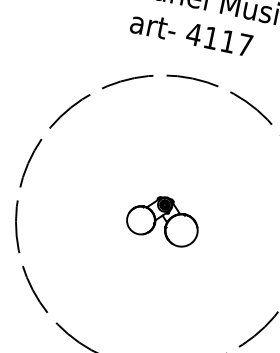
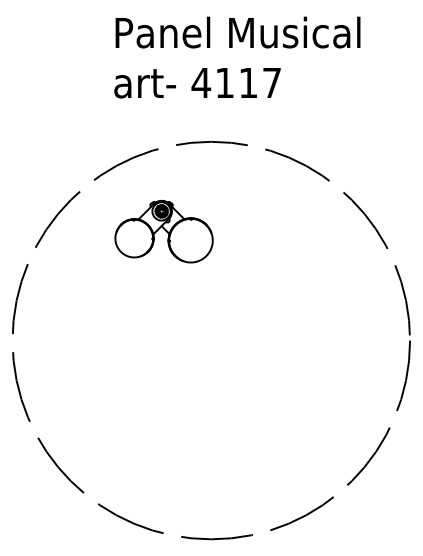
part: (163, 219) -> (163, 231), moved

